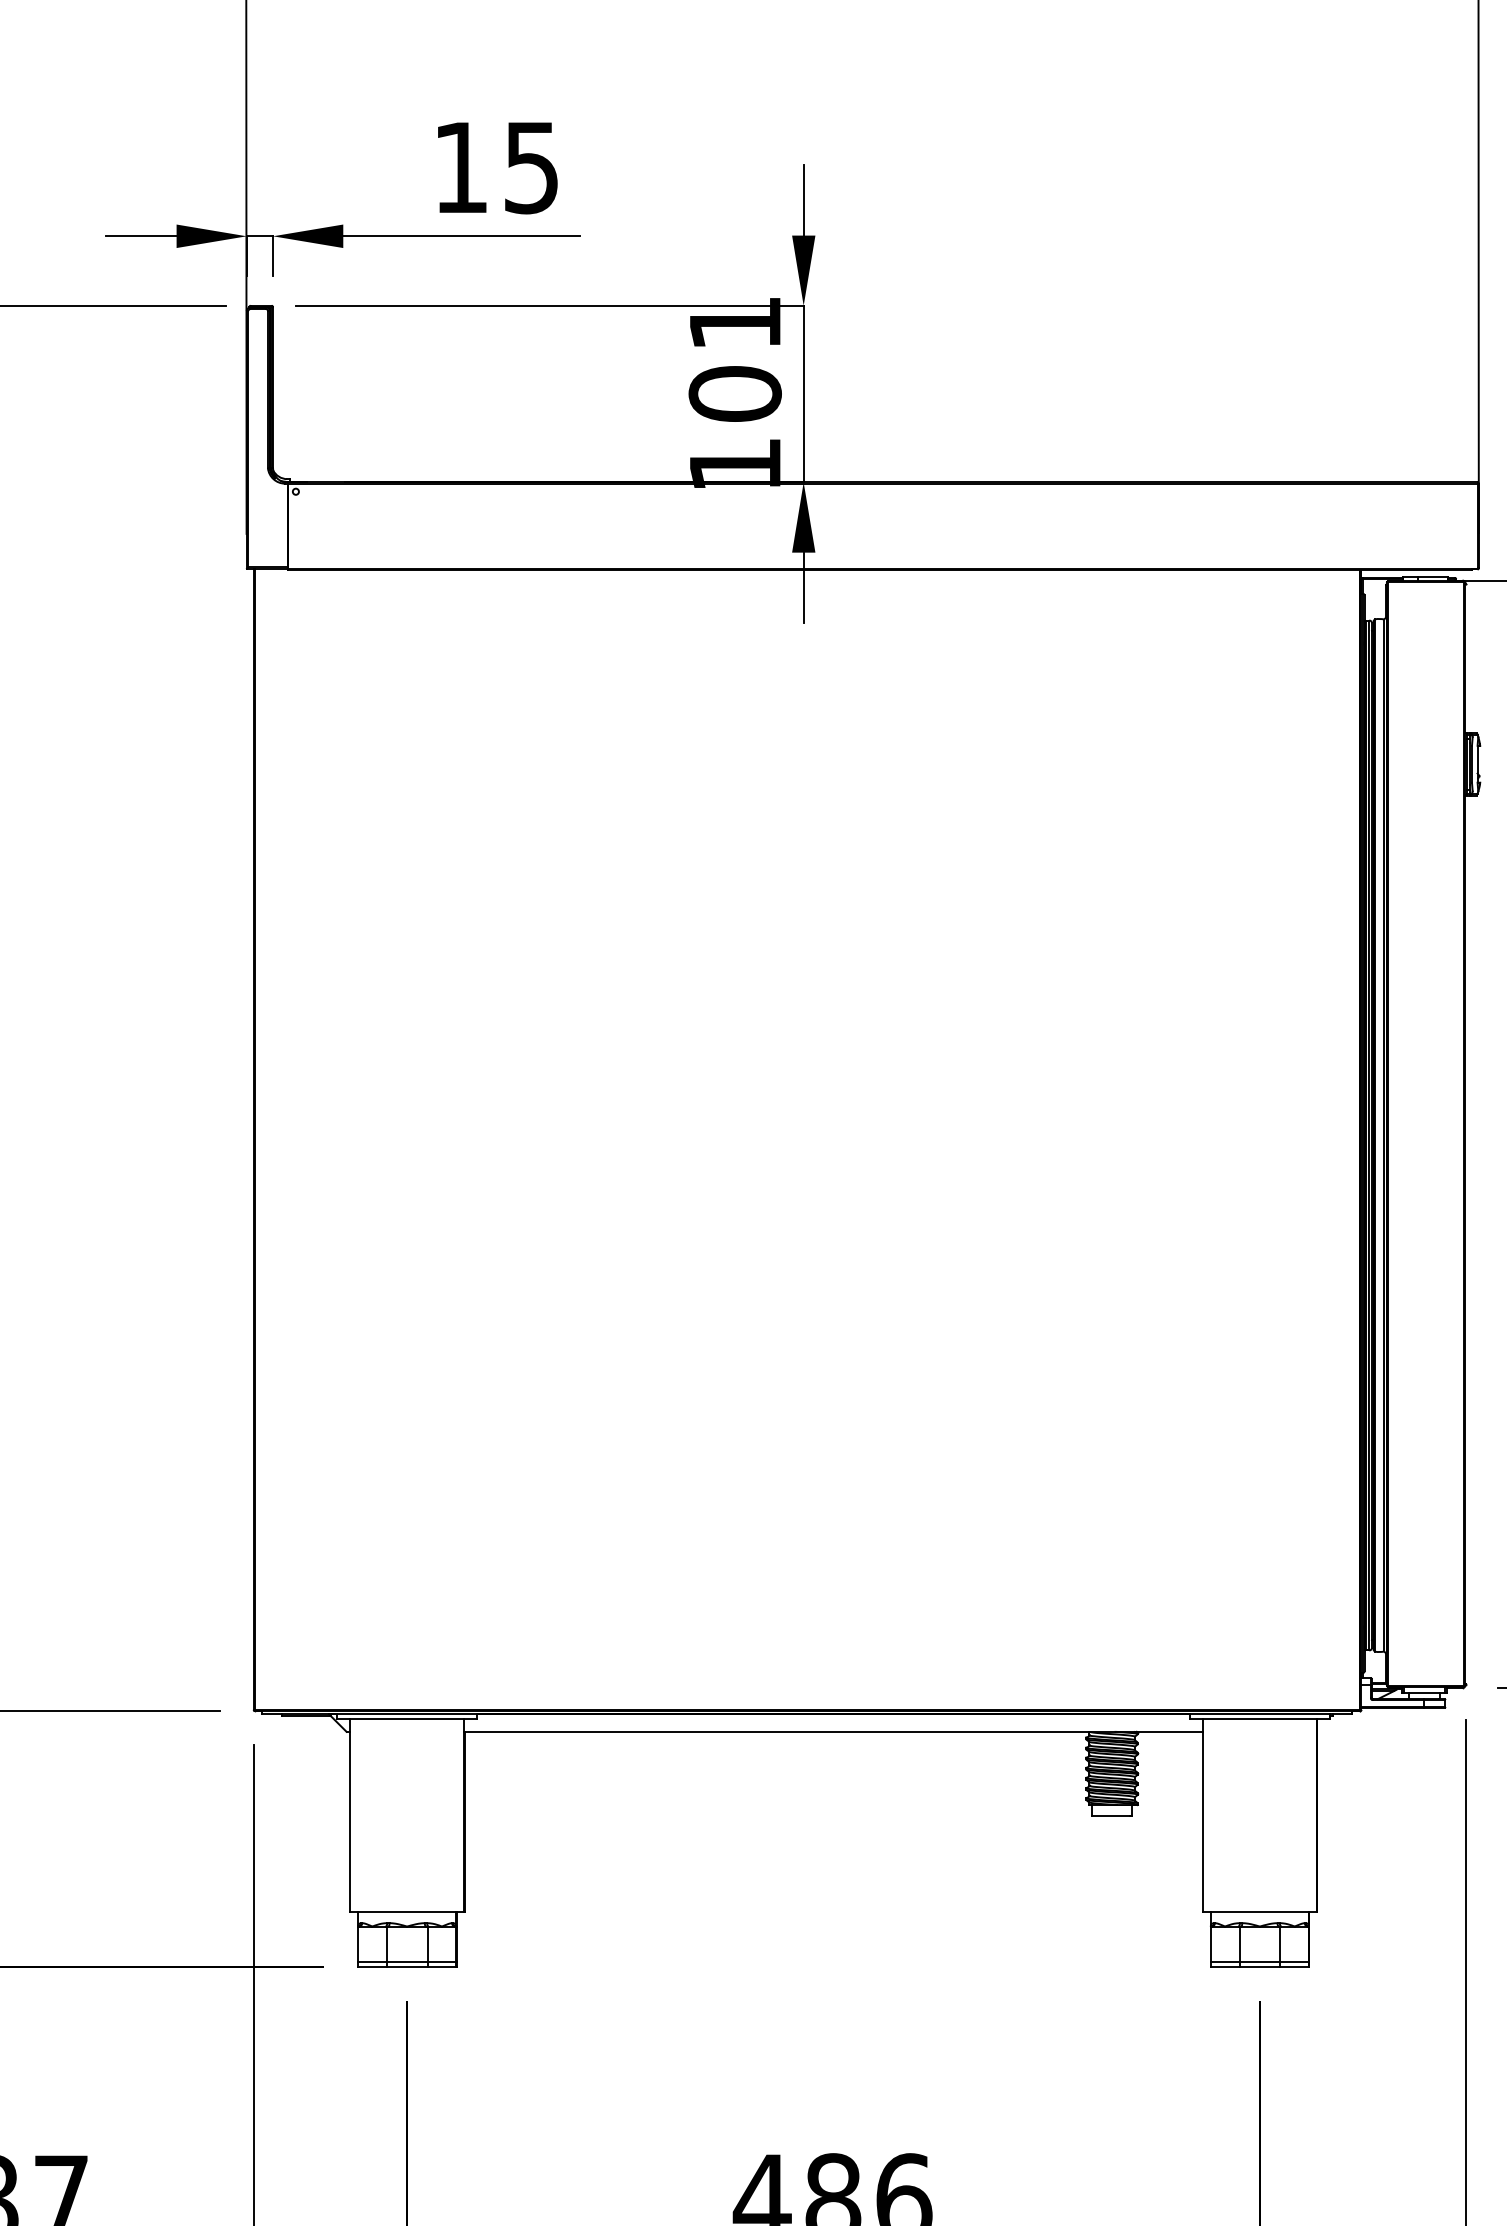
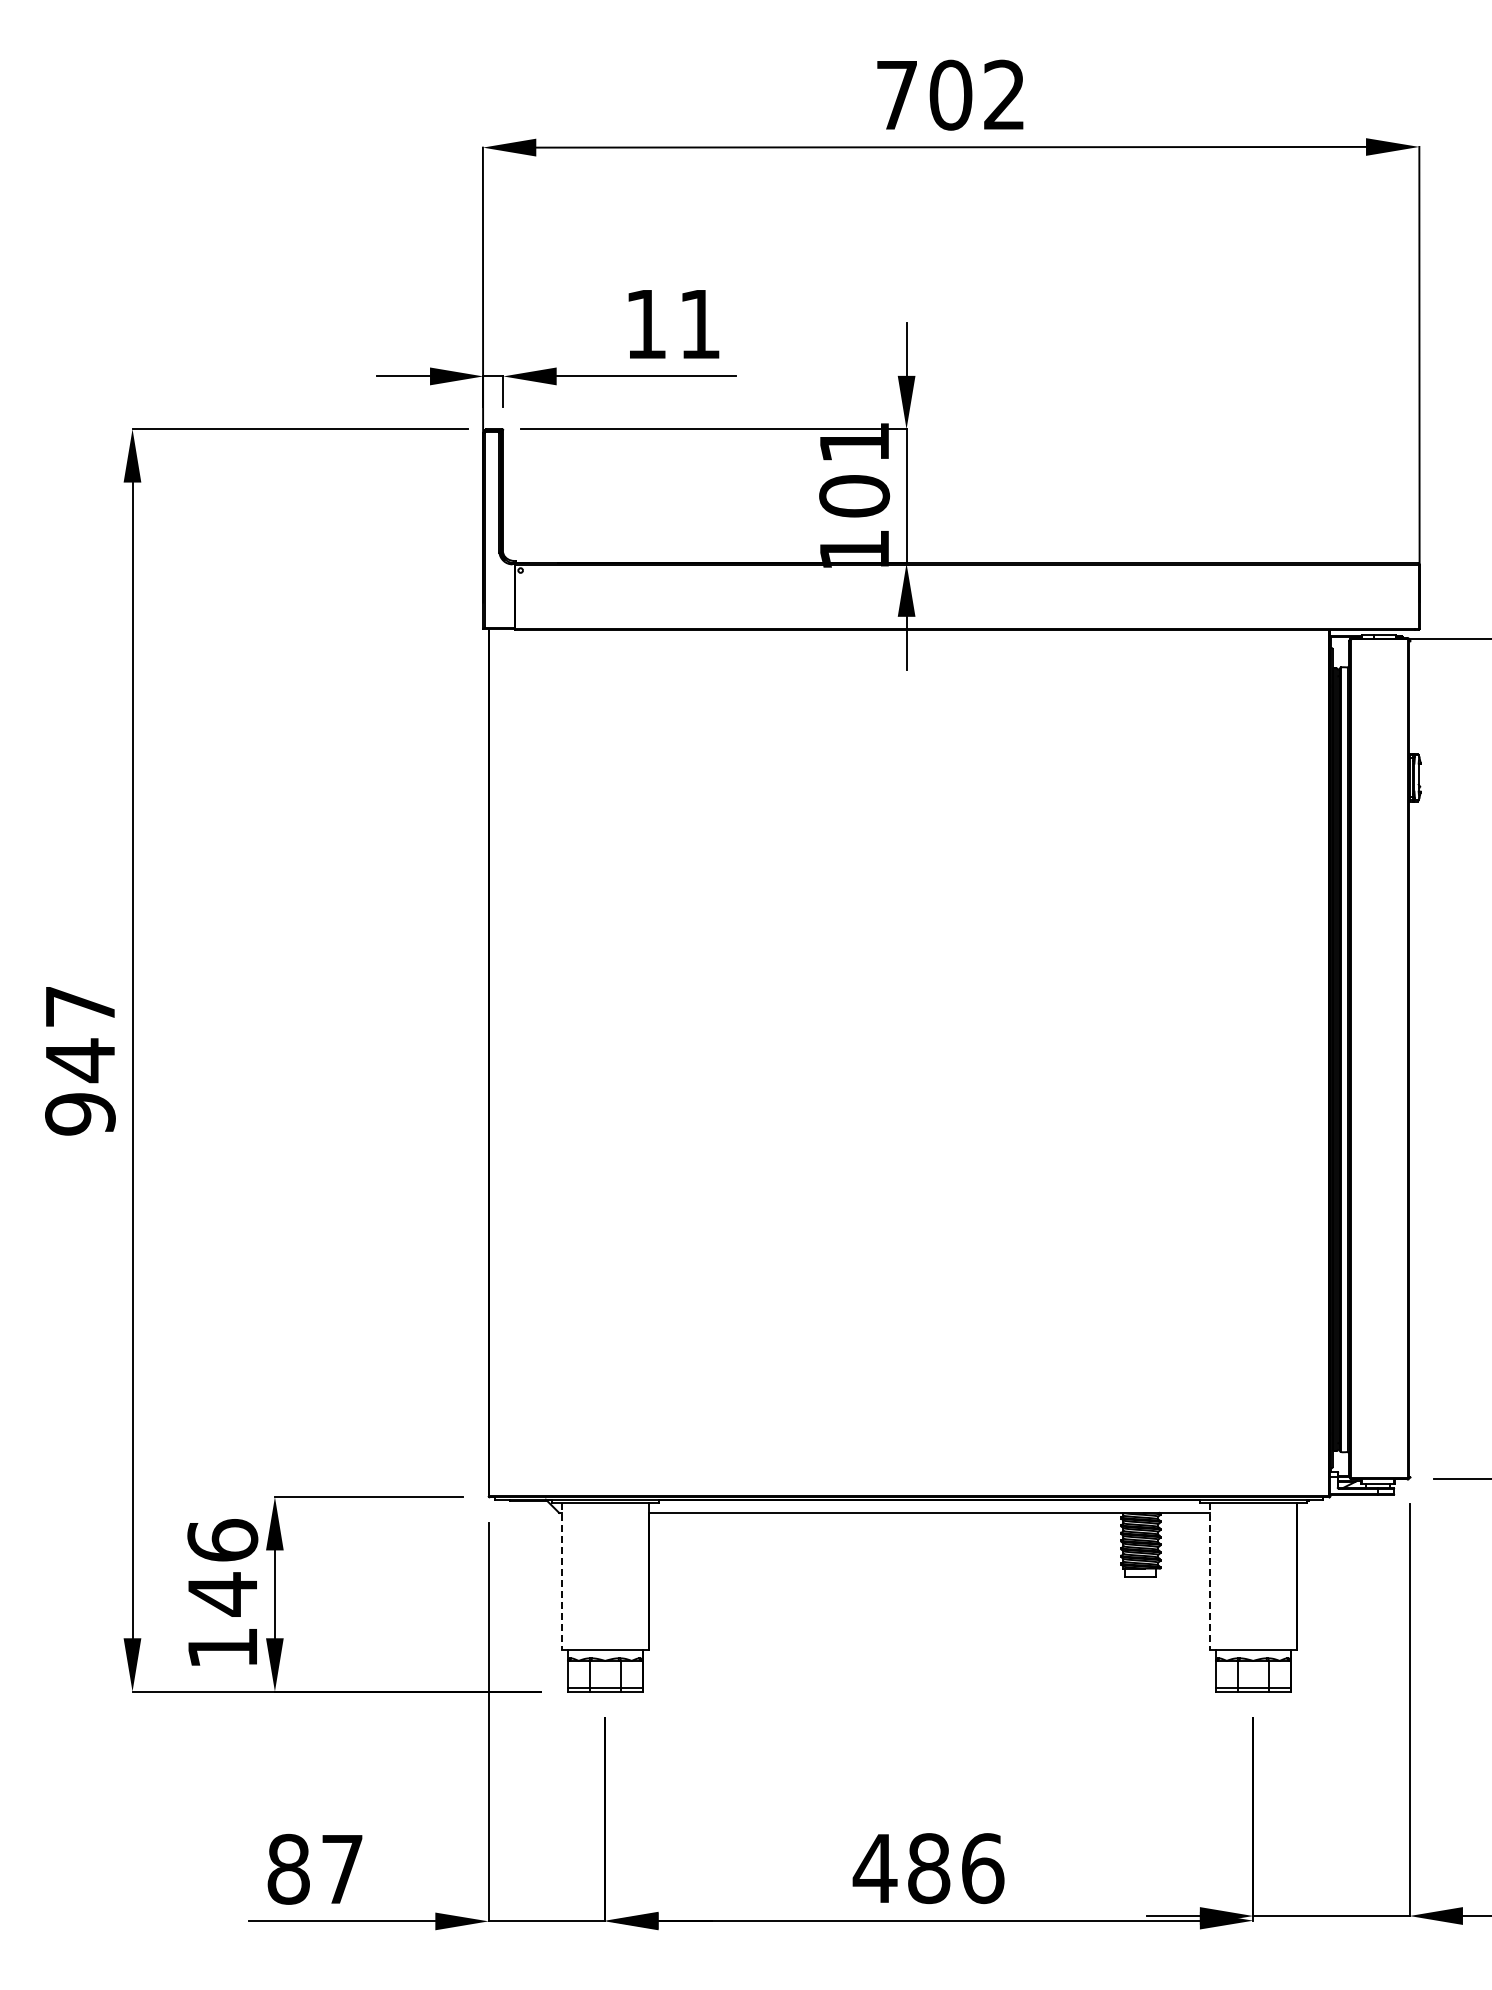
text: (531, 167) -> (699, 324), 15 -> 11
line: (349, 1815) -> (561, 1576), solid -> dashed
line: (1202, 1815) -> (1209, 1576), solid -> dashed

